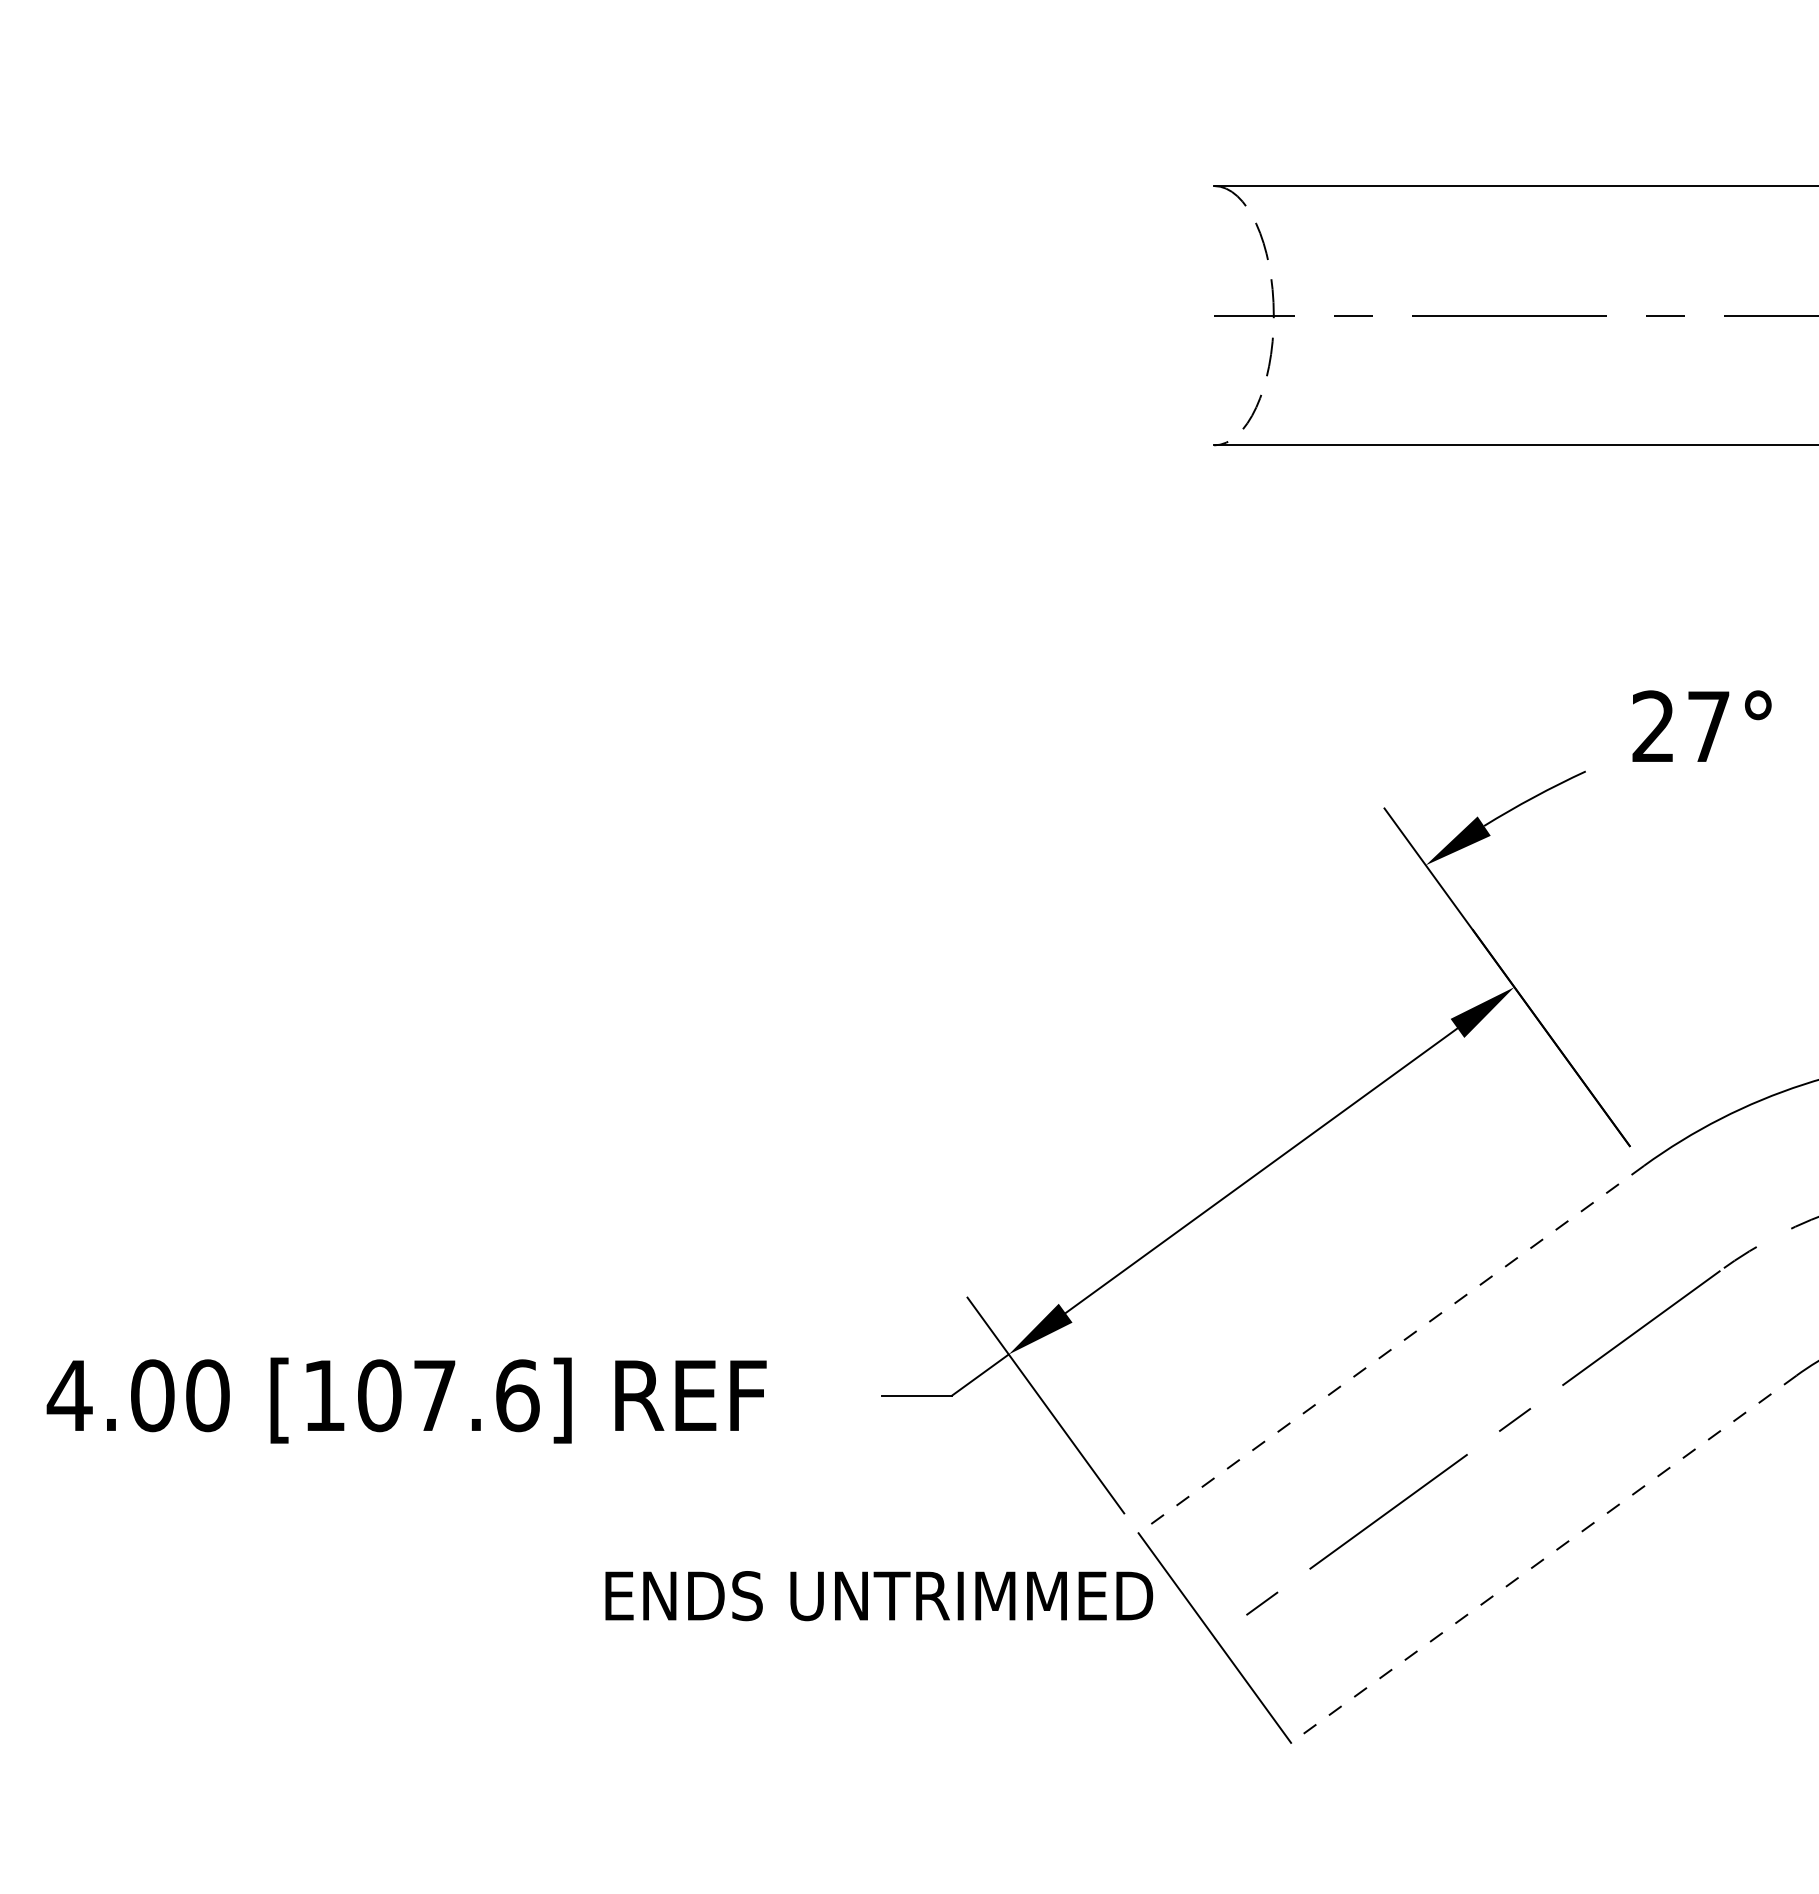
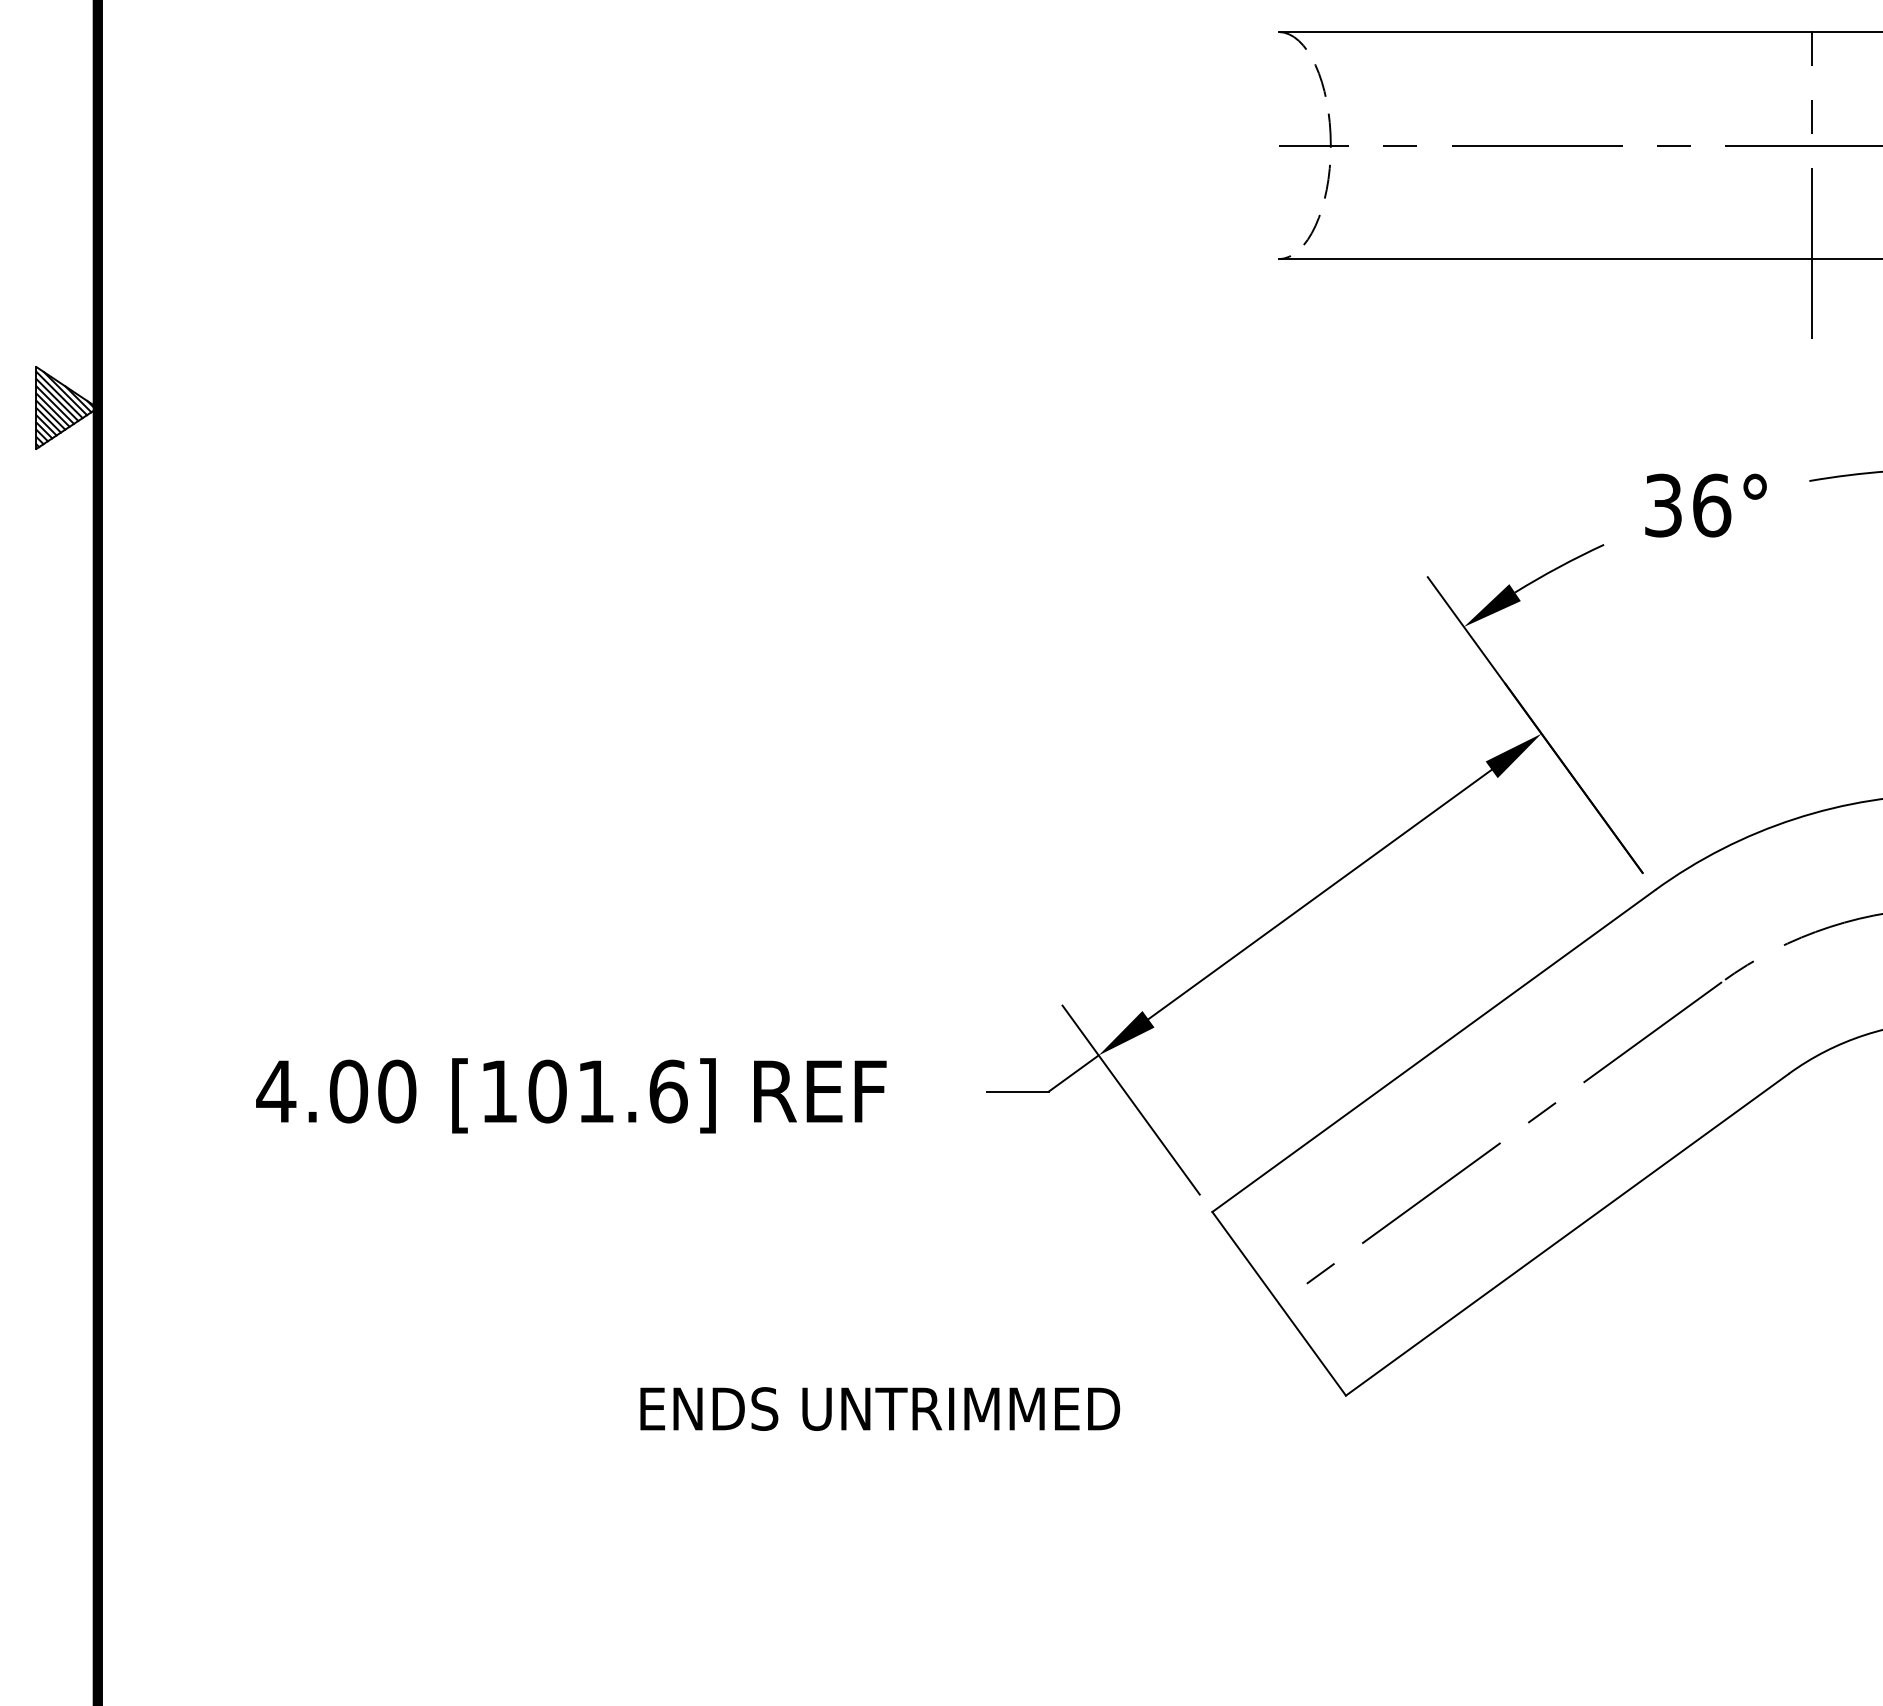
text: (1682, 726) -> (1688, 505), 27° -> 36°
line: (1391, 1349) -> (1433, 1051), dashed -> solid
text: (434, 1395) -> (595, 1091), [107.6] -> [101.6]
line: (1544, 1558) -> (1567, 1234), dashed -> solid
text: (879, 1595) -> (880, 1408), moved

